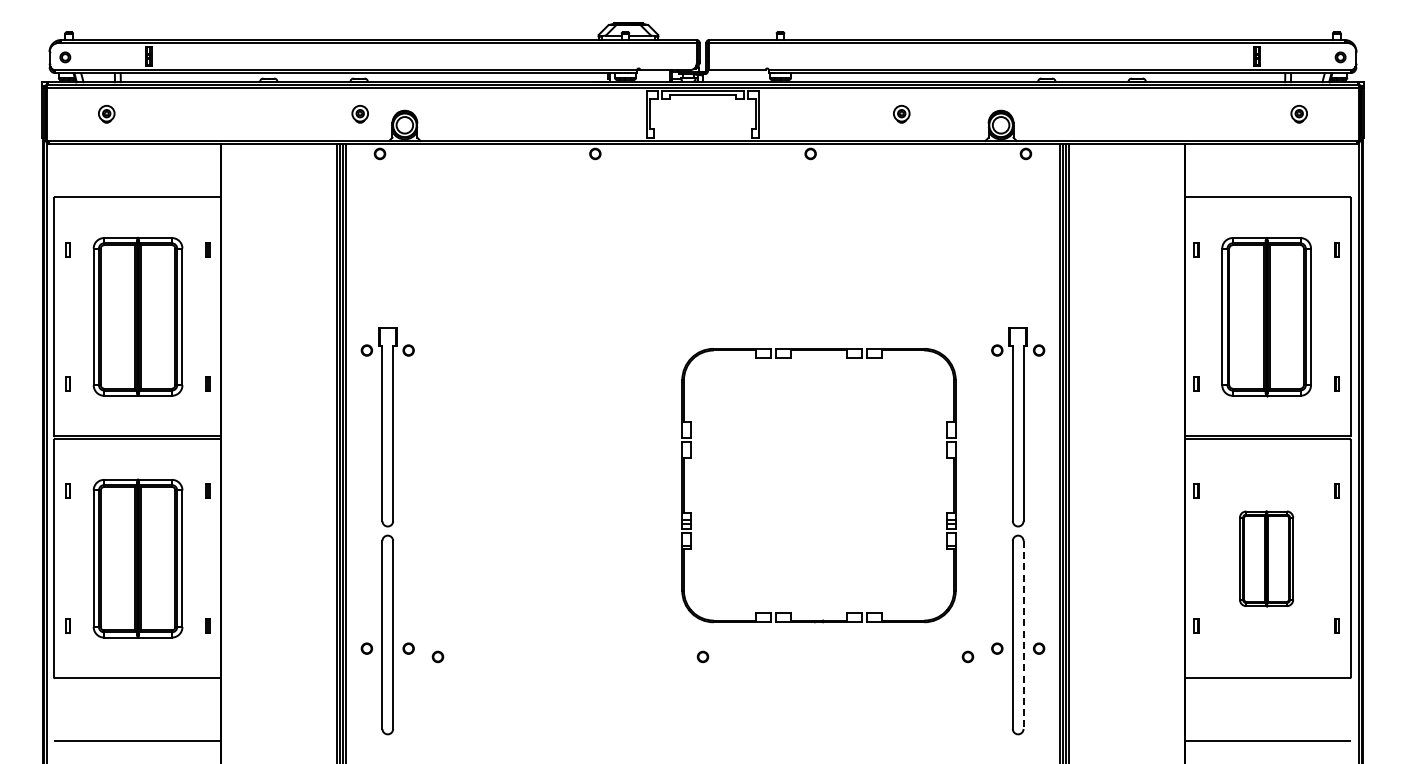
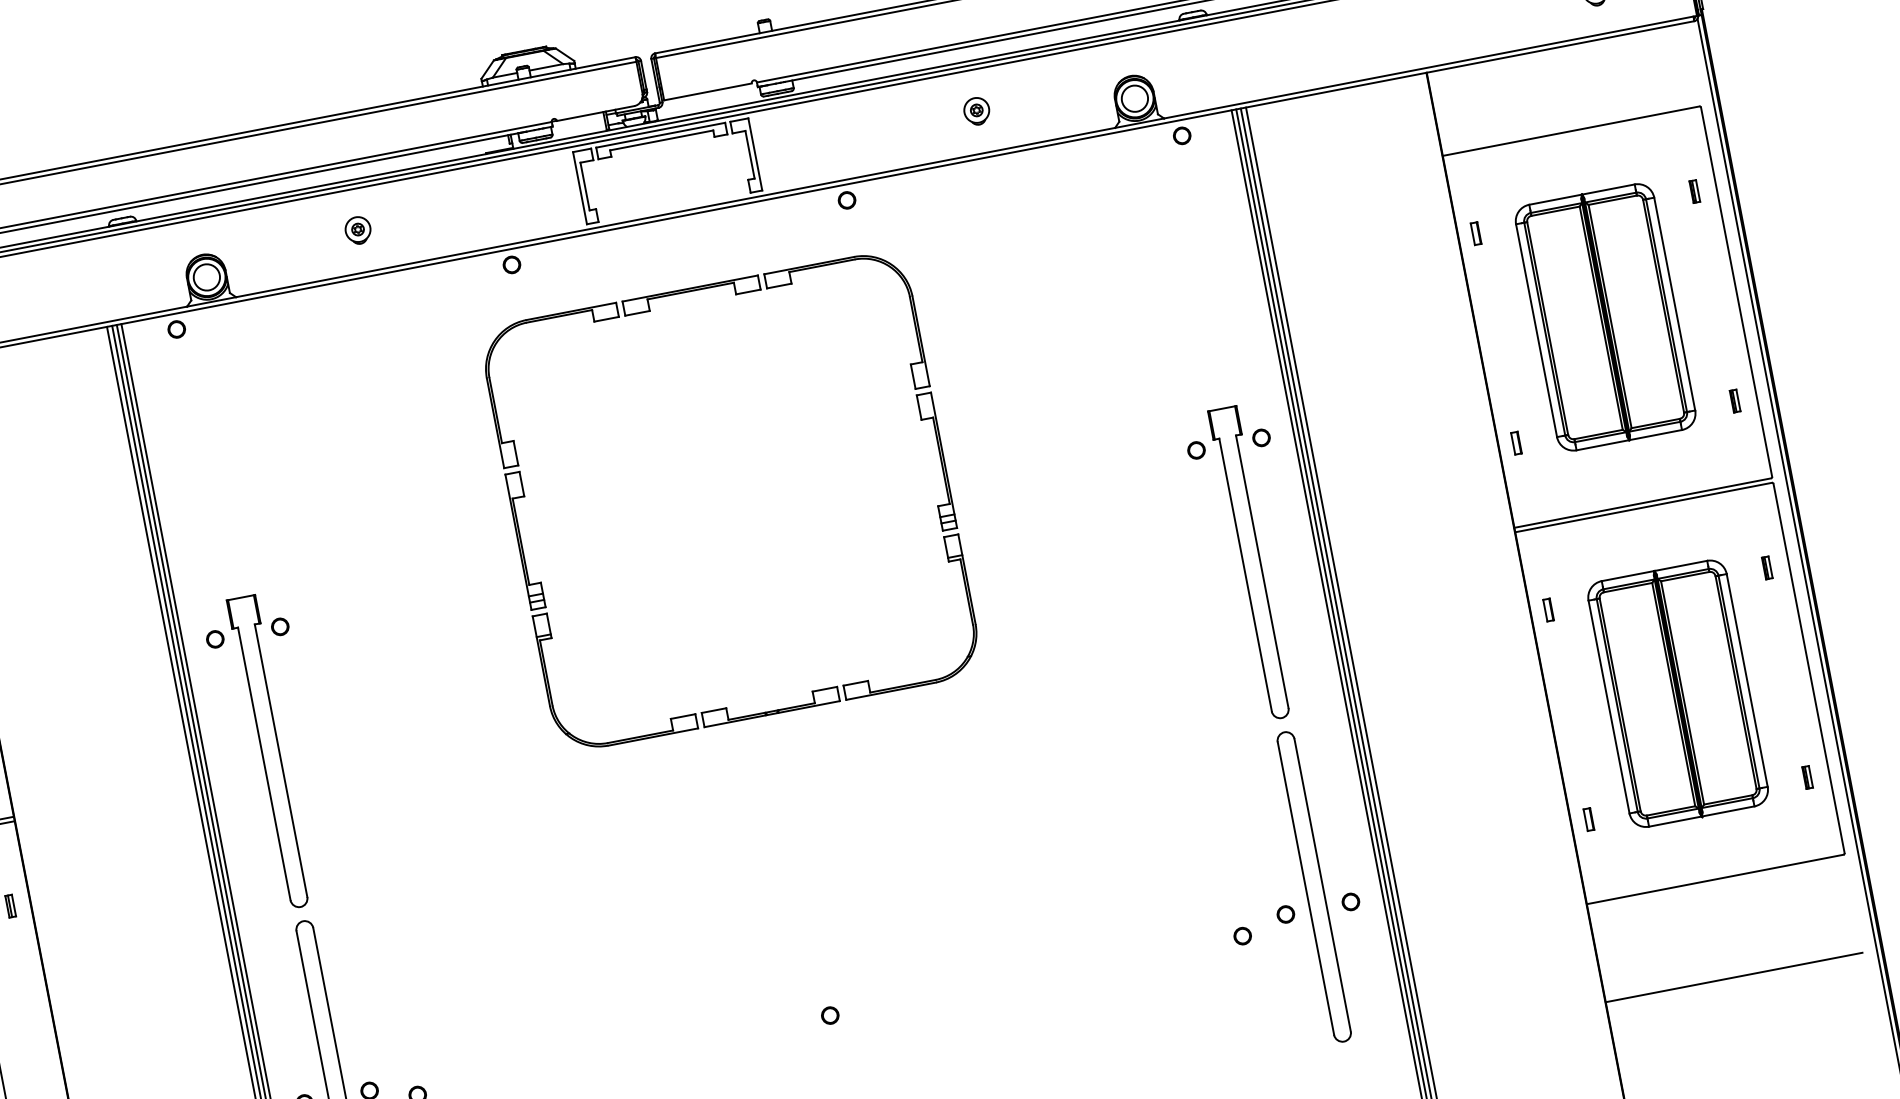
part: (359, 114) -> (357, 231), moved
part: (791, 358) -> (650, 311), moved
part: (1266, 558) -> (1677, 693), size x1.67
line: (1023, 635) -> (1322, 886), dashed -> solid

